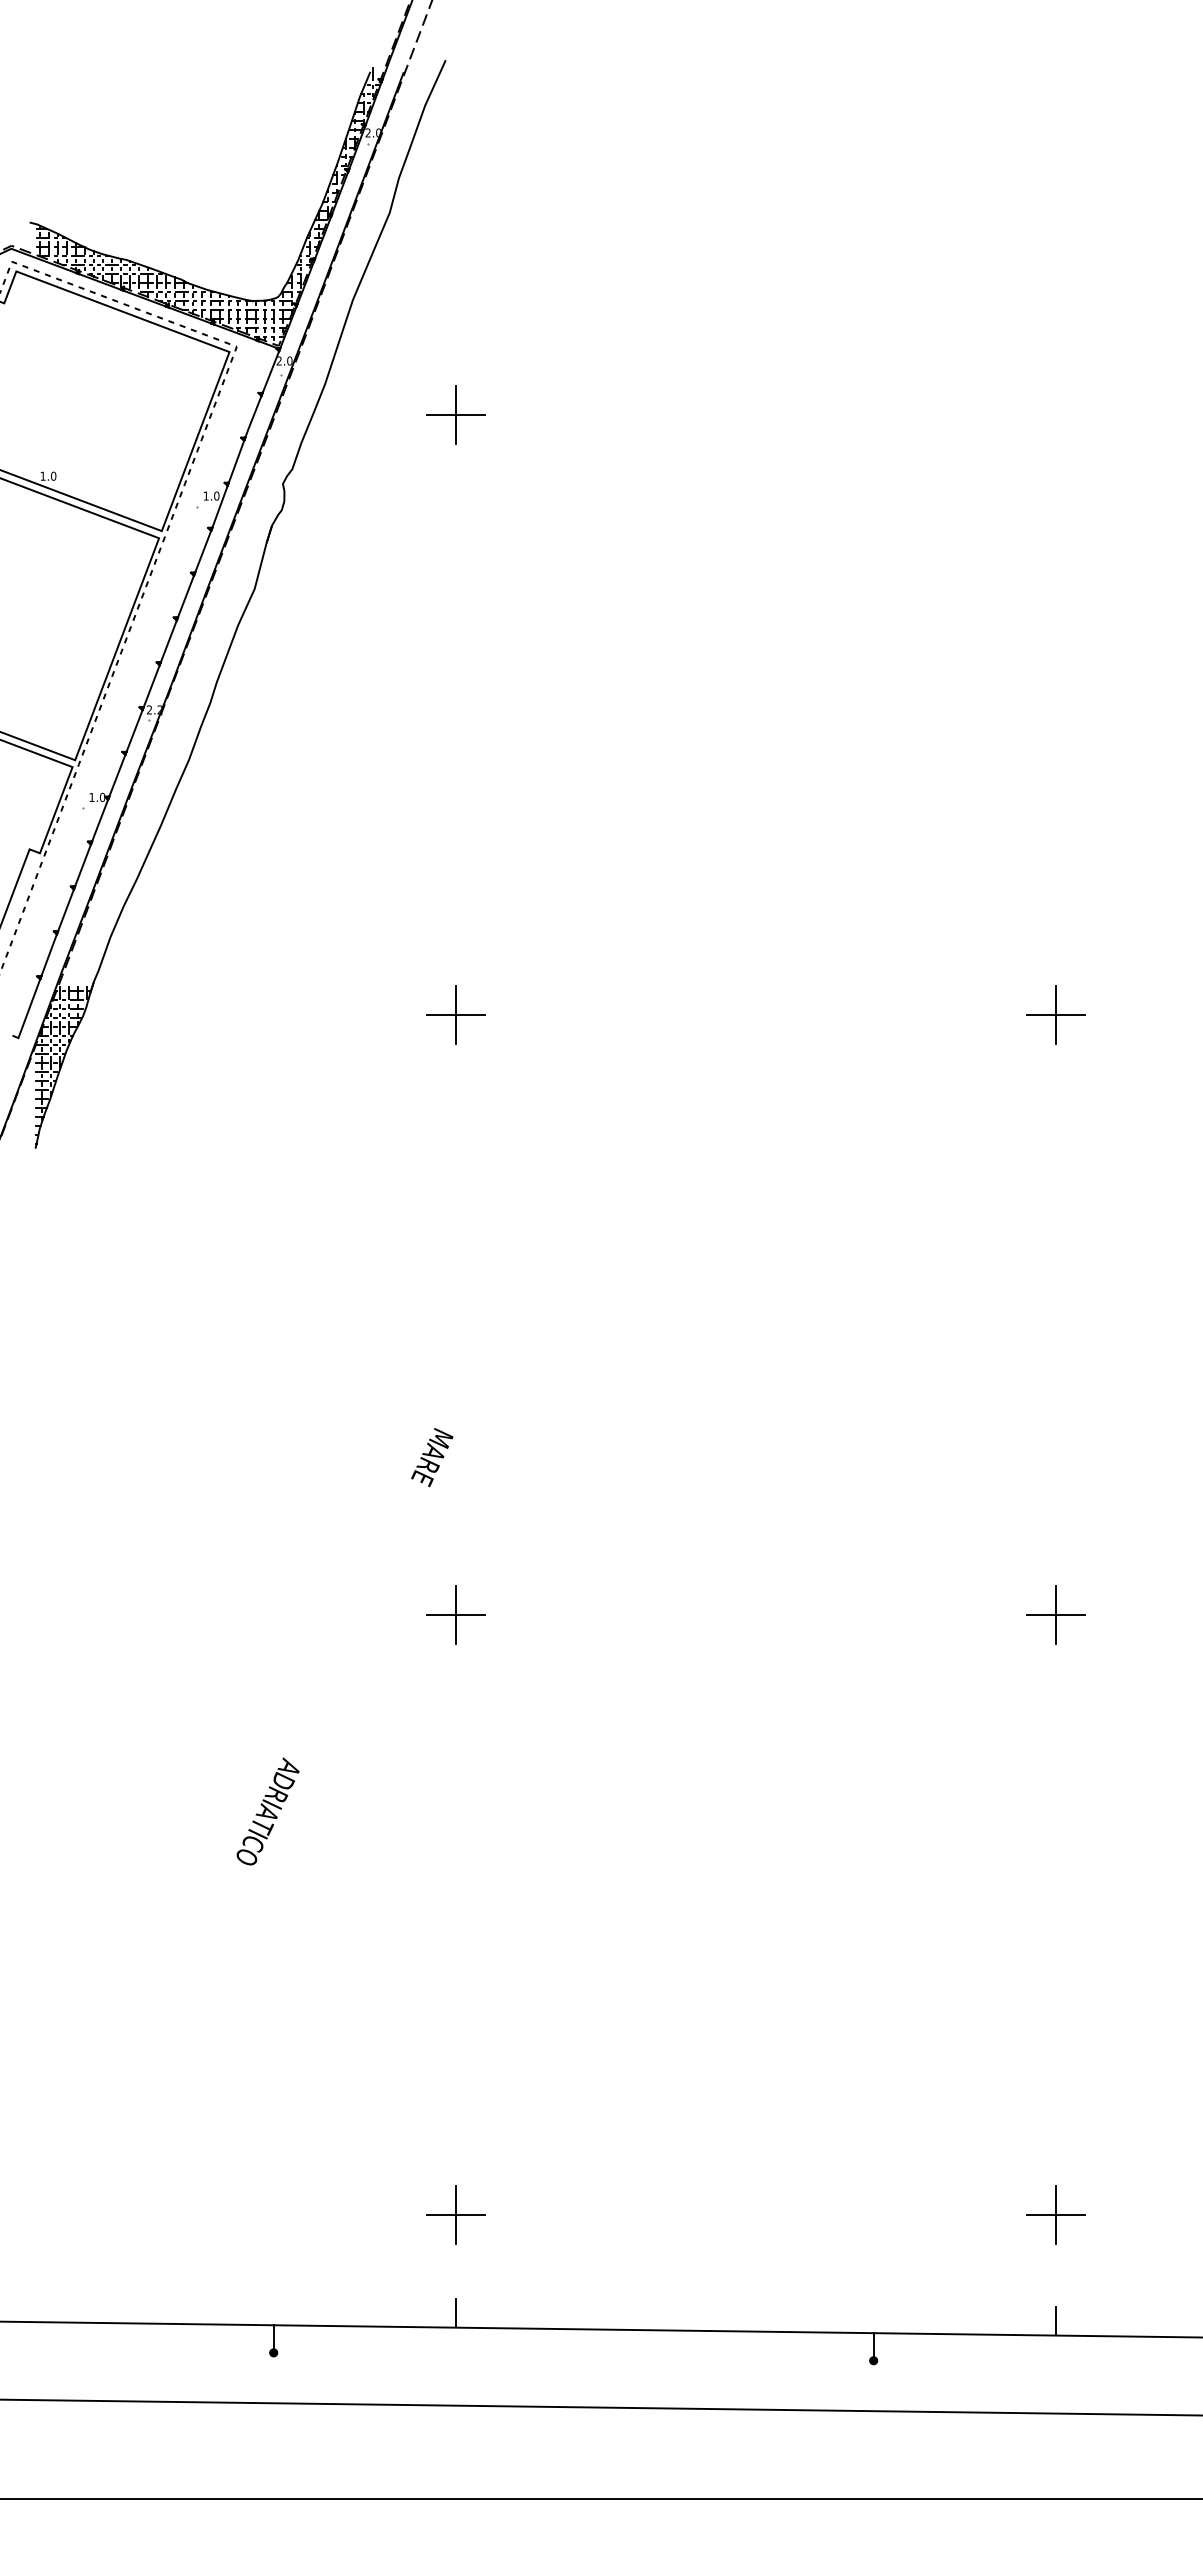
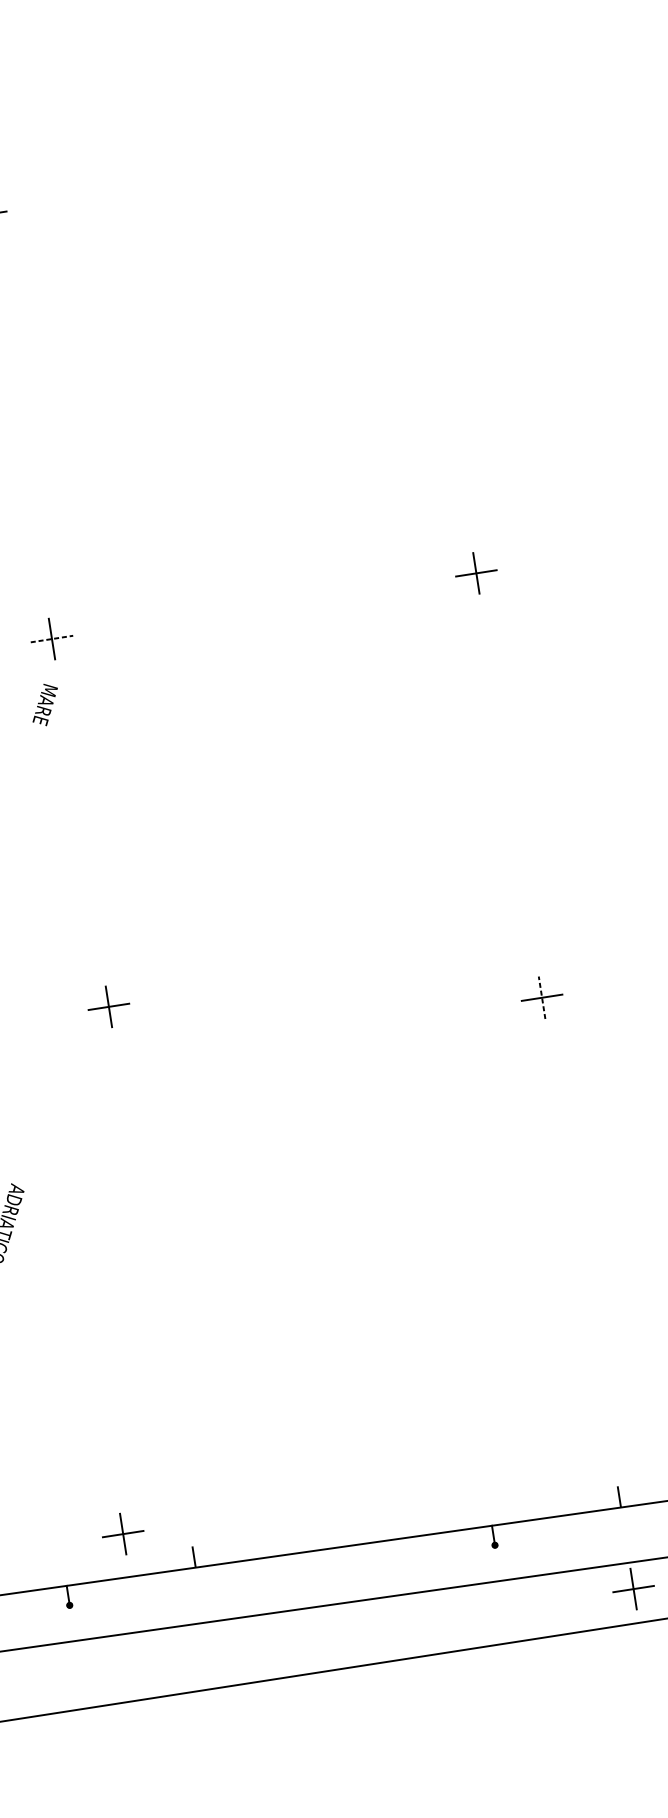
line: (455, 1014) -> (51, 638), solid -> dashed
text: (432, 1457) -> (45, 704), moved
part: (455, 1614) -> (108, 1006), moved
line: (1055, 1614) -> (541, 997), solid -> dashed
part: (455, 2214) -> (123, 1533), moved
part: (1055, 2214) -> (633, 1588), moved

